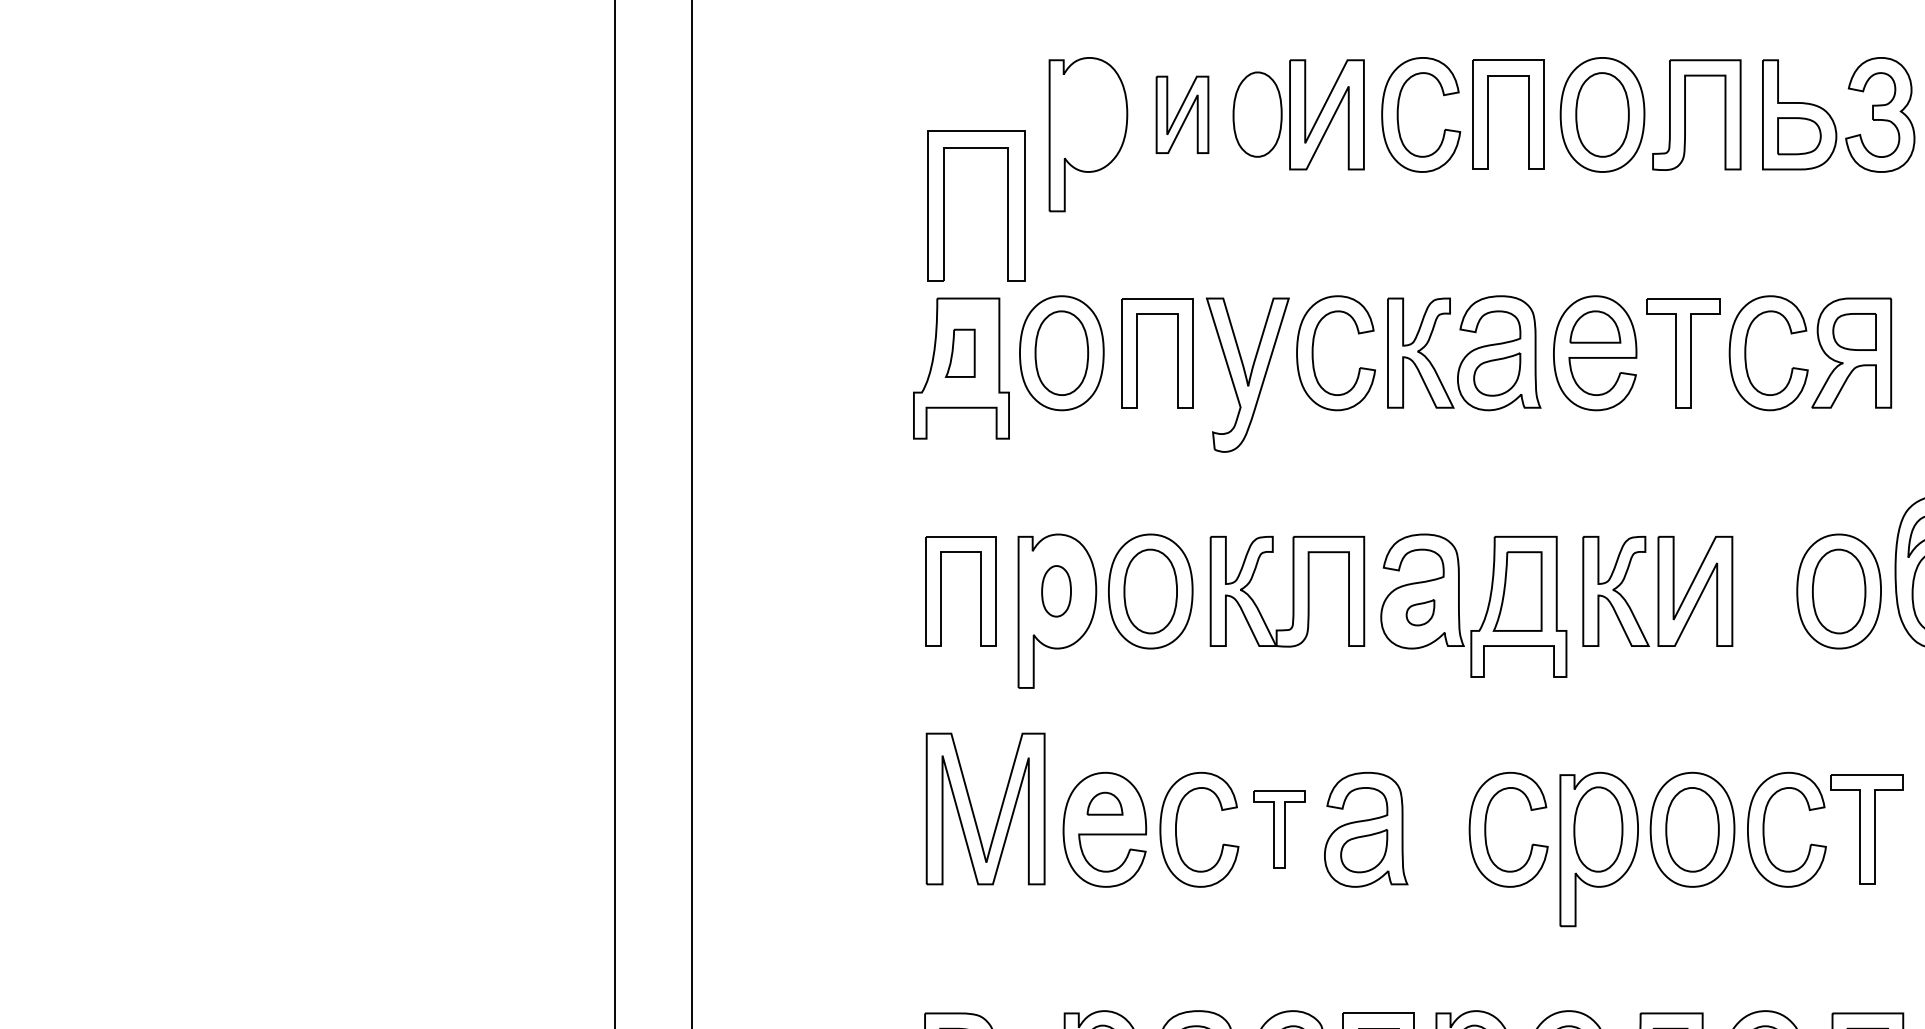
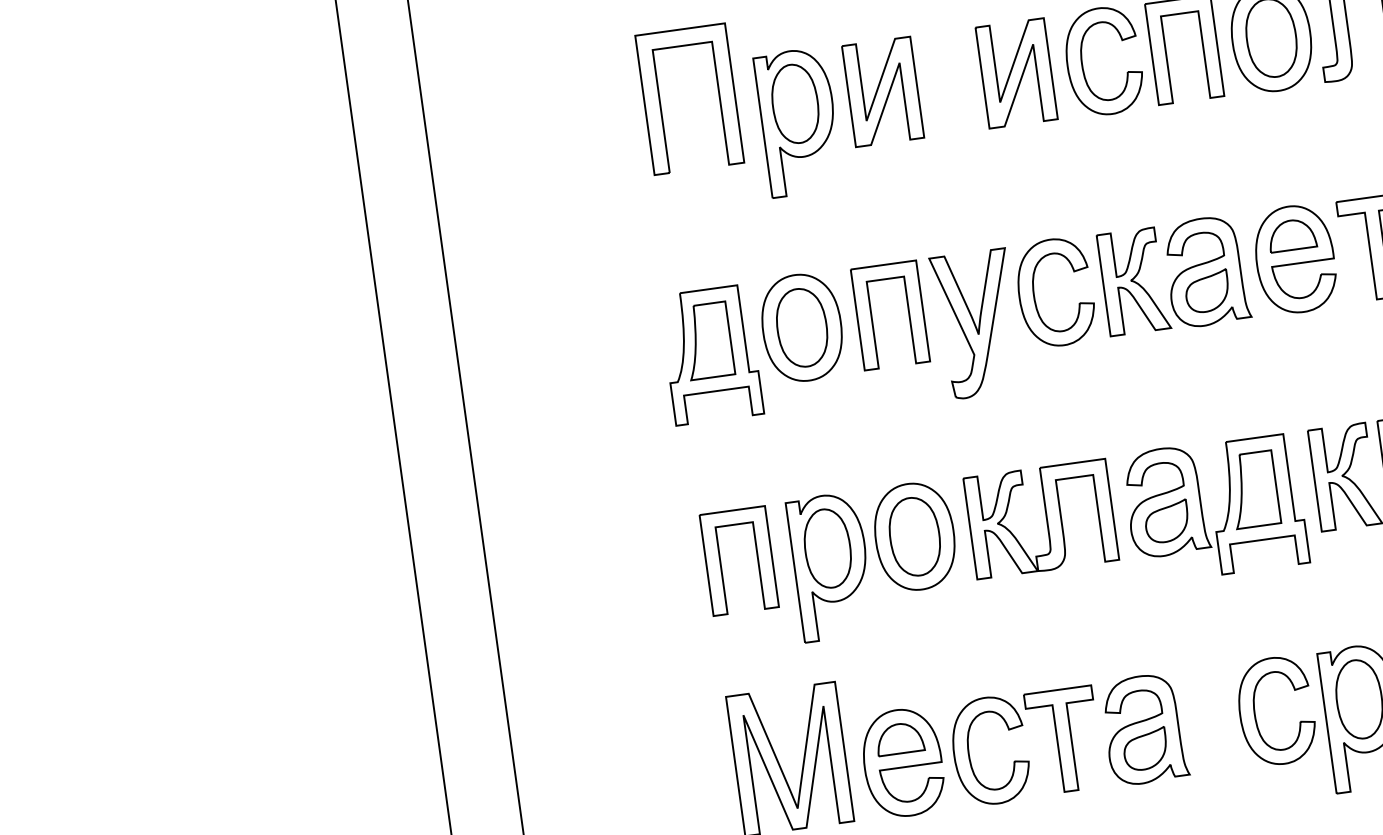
part: (1182, 114) -> (883, 91), size x1.43
part: (1257, 114) -> (795, 103), moved
part: (1007, 205) -> (718, 94), moved
part: (960, 353) -> (708, 341), size x1.67
part: (1056, 591) -> (827, 548), size x1.67
part: (1420, 612) -> (1167, 521), size x1.67
part: (1104, 803) -> (899, 738), size x1.43
part: (1279, 829) -> (1064, 740), size x1.43

